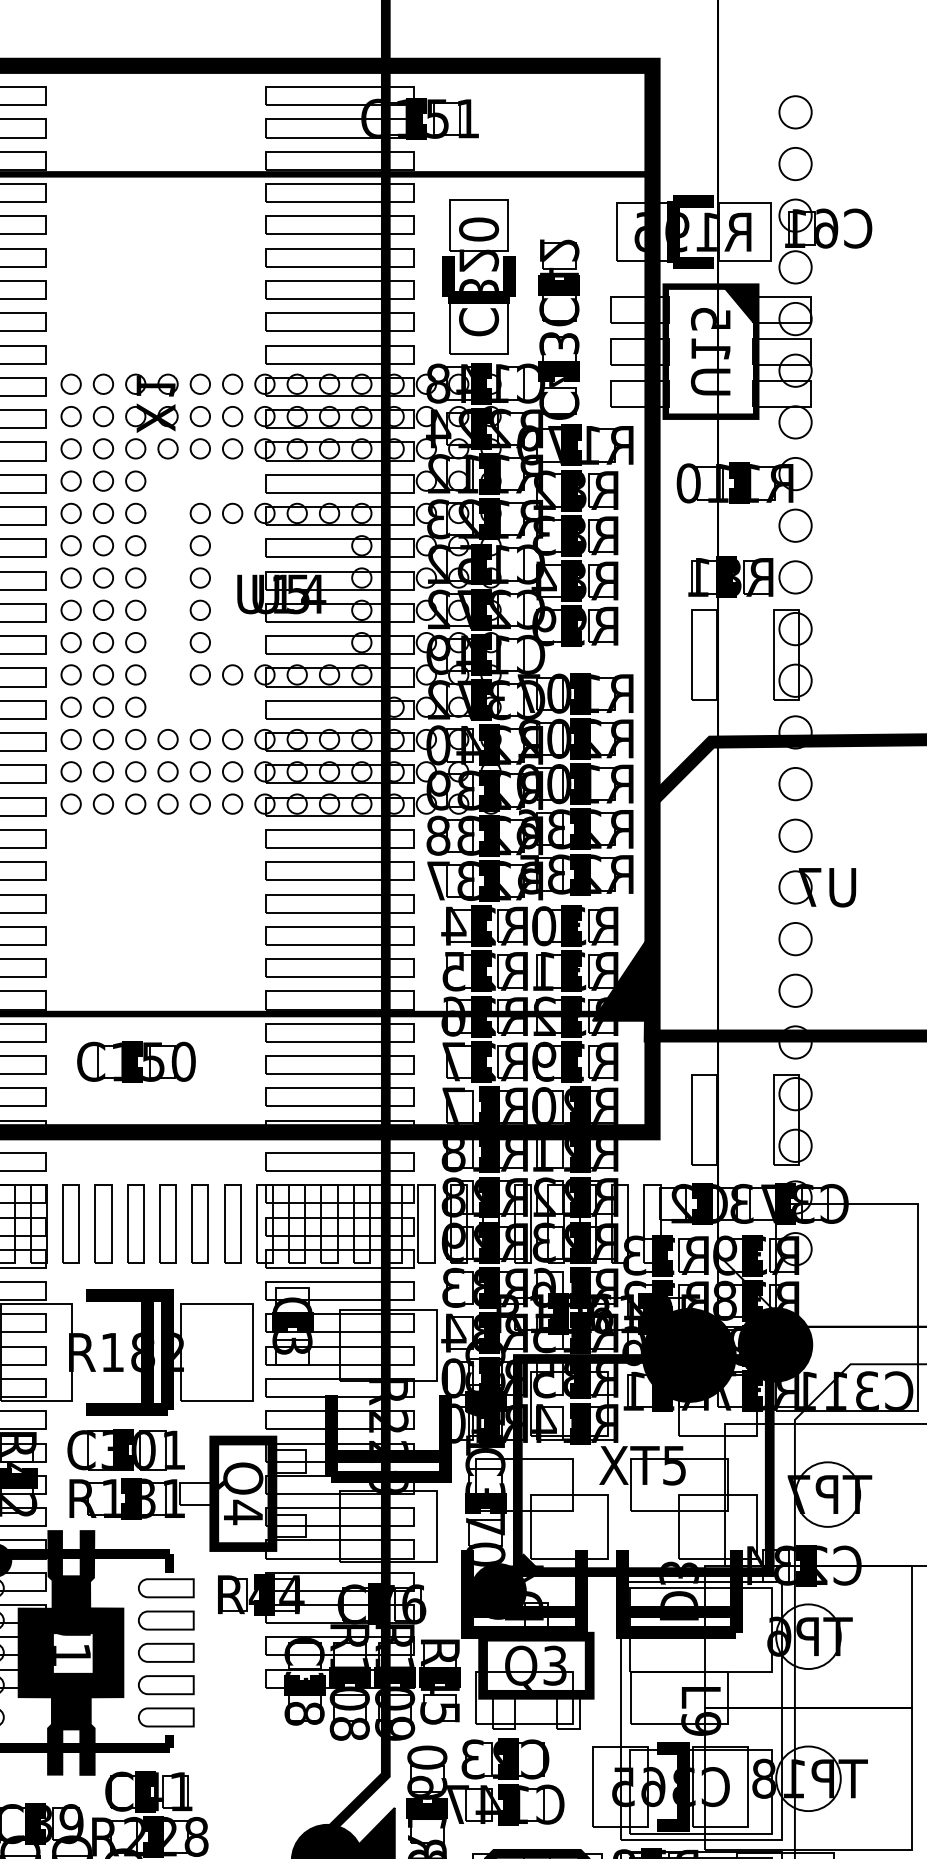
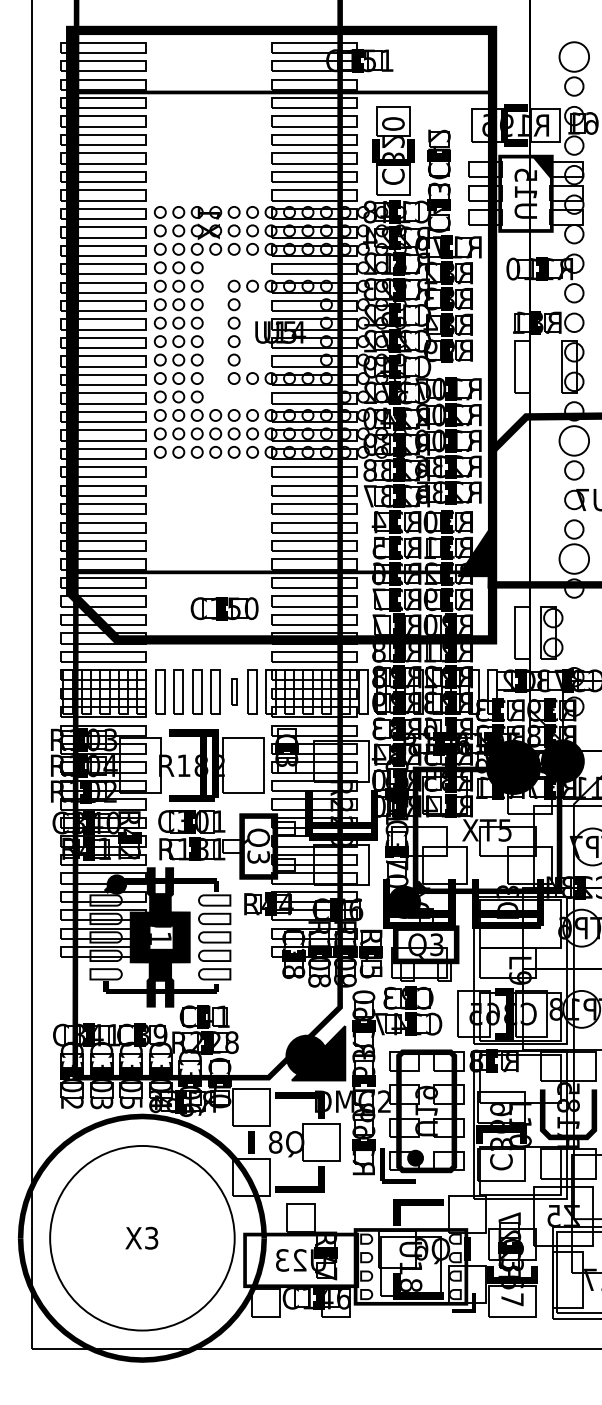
circle: (795, 111) -> (574, 56), size x1.6
circle: (795, 783) -> (574, 440), size x1.6
circle: (795, 989) -> (574, 558), size x1.6
part: (136, 1061) -> (224, 608), moved
part: (792, 1119) -> (551, 632), moved
part: (200, 1222) -> (234, 691), size x0.6
text: (242, 1513) -> (258, 857), Q4 -> Q3

